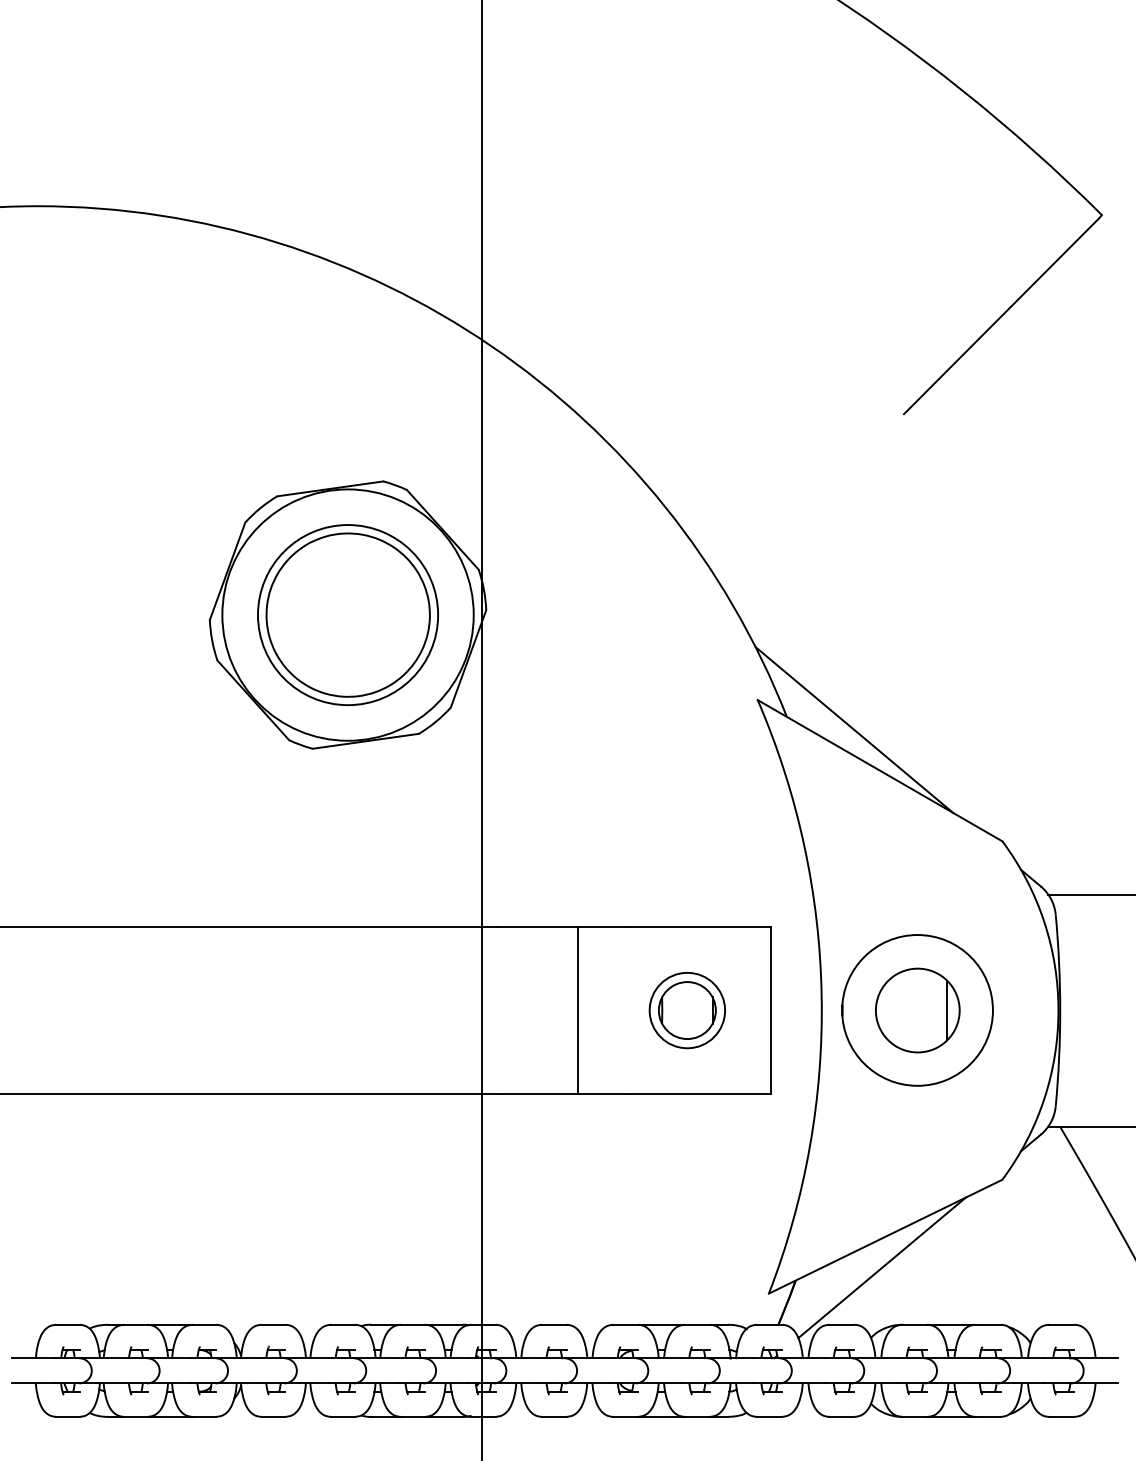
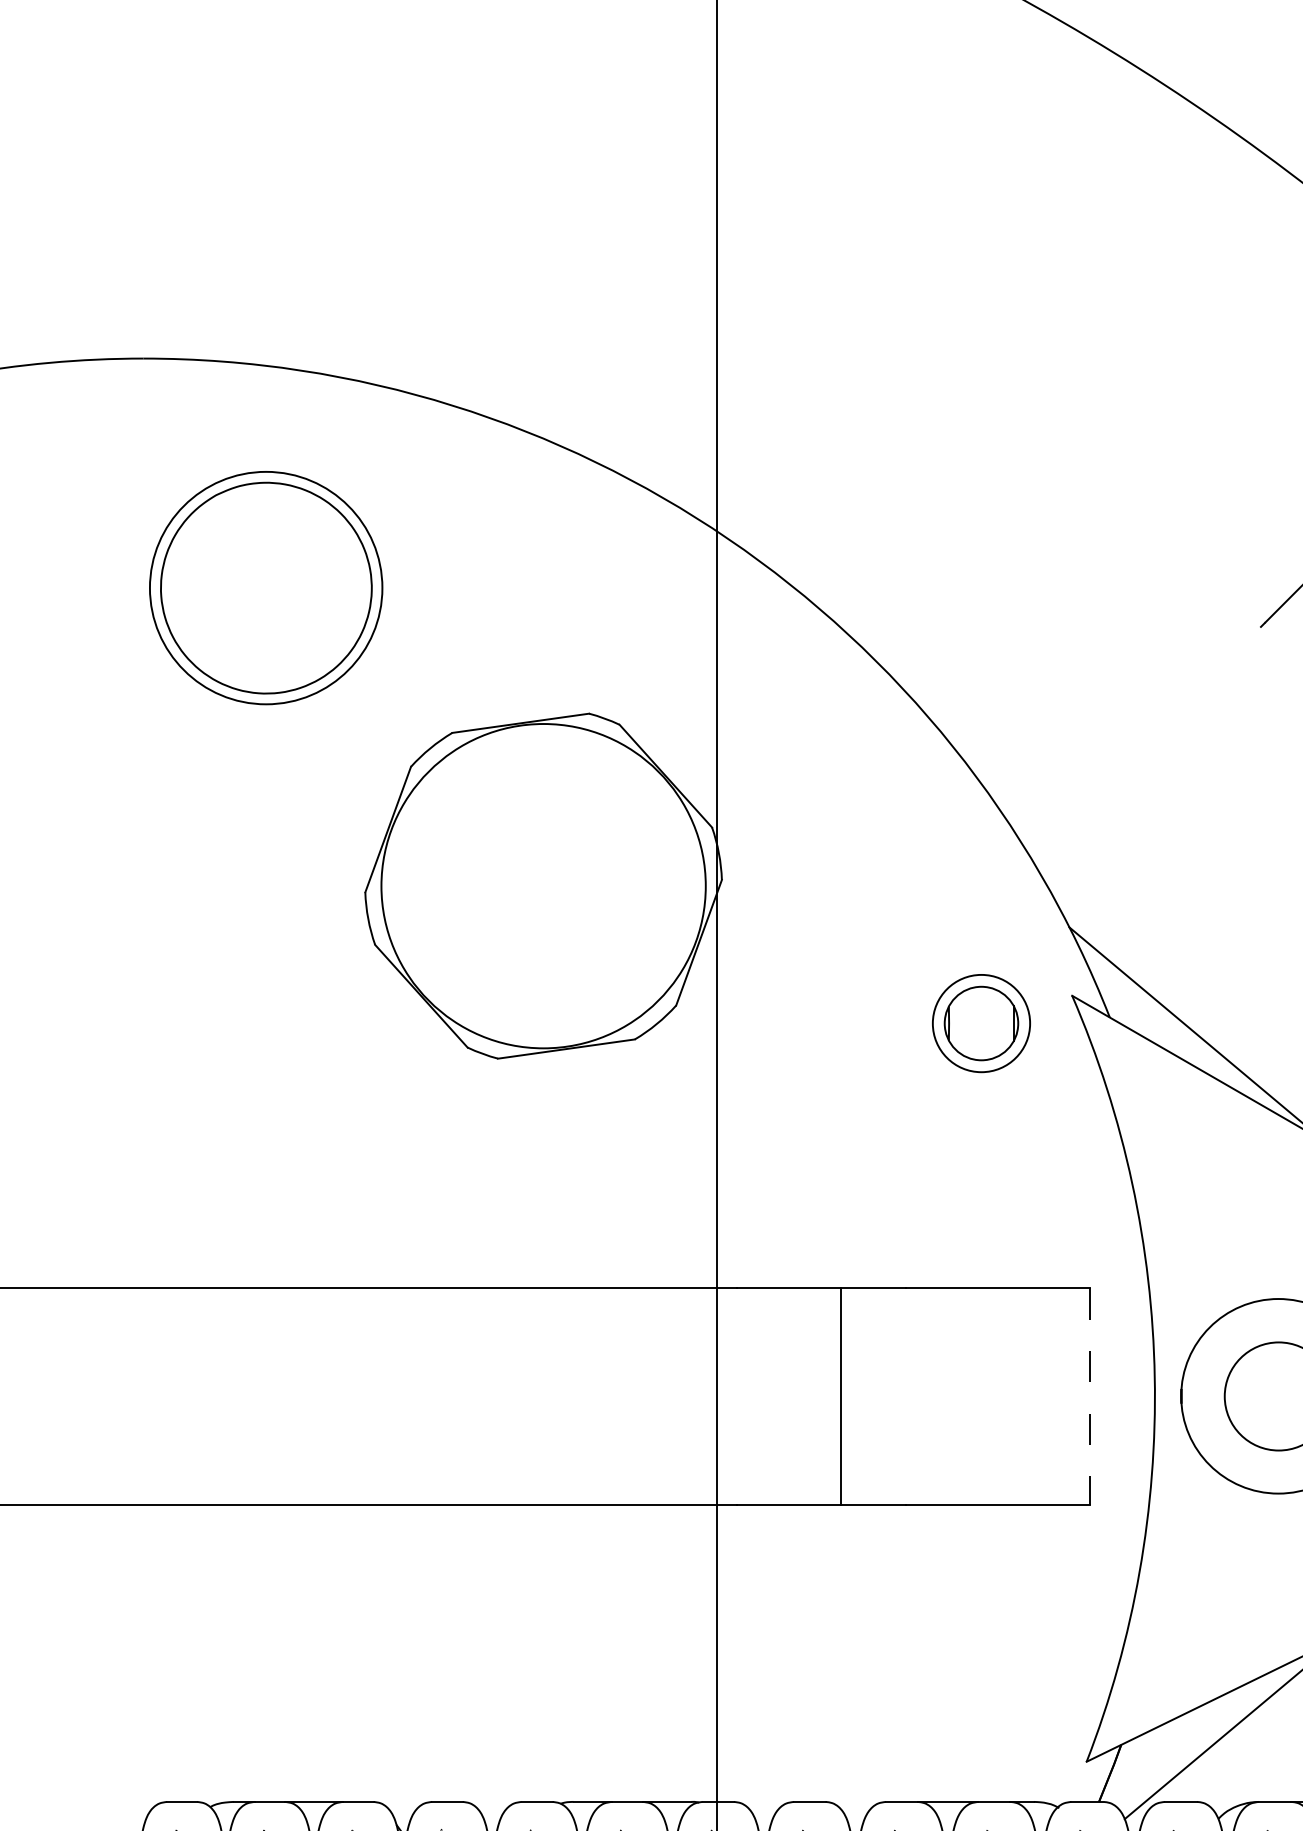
part: (347, 615) -> (265, 588), moved
part: (686, 1010) -> (980, 1023), moved
line: (771, 1010) -> (1090, 1396), solid -> dashed

